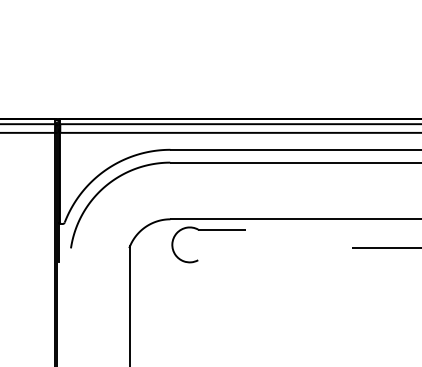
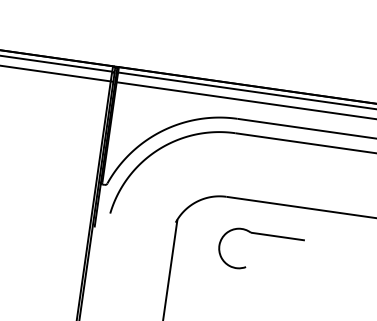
part: (208, 230) -> (262, 235), moved

